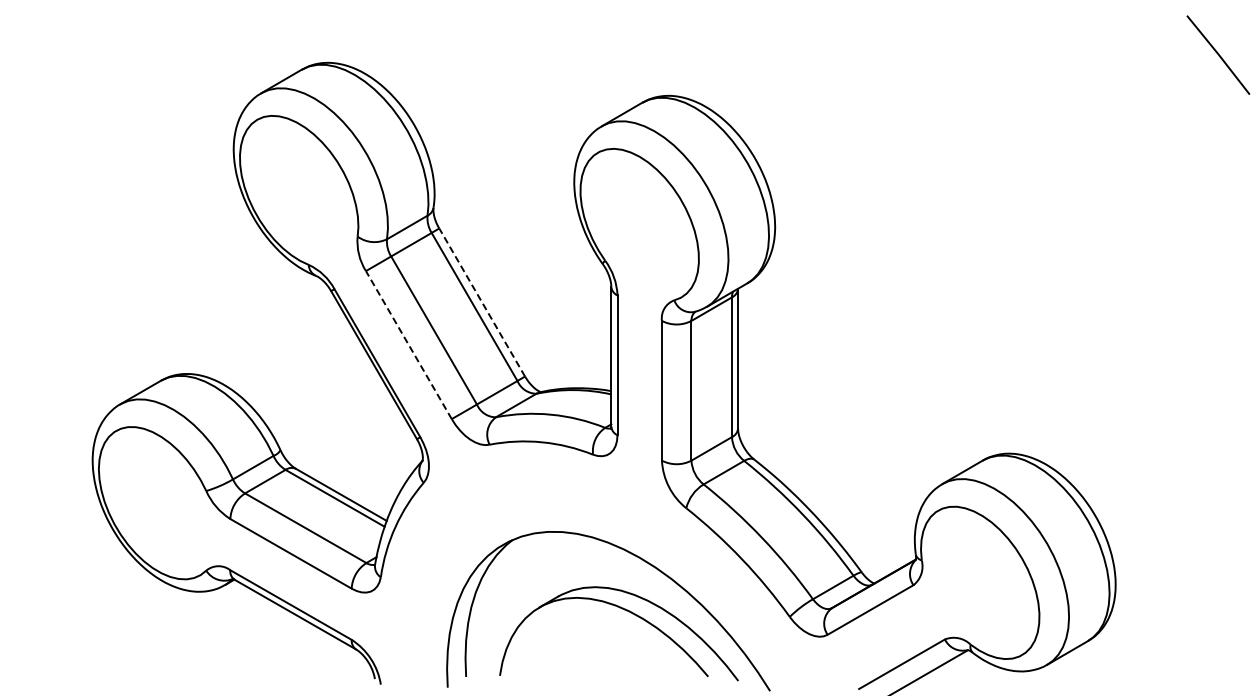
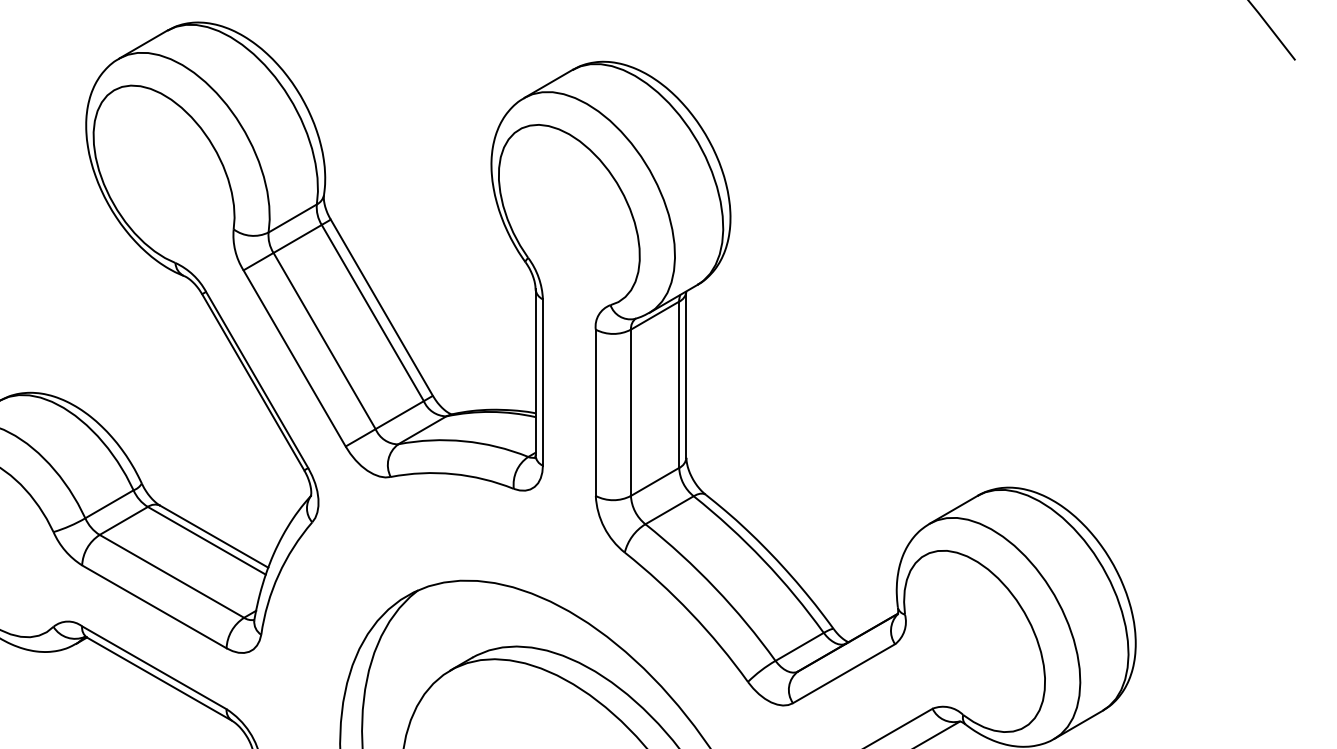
line: (482, 302) -> (382, 307), dashed -> solid
line: (408, 345) -> (294, 358), dashed -> solid

